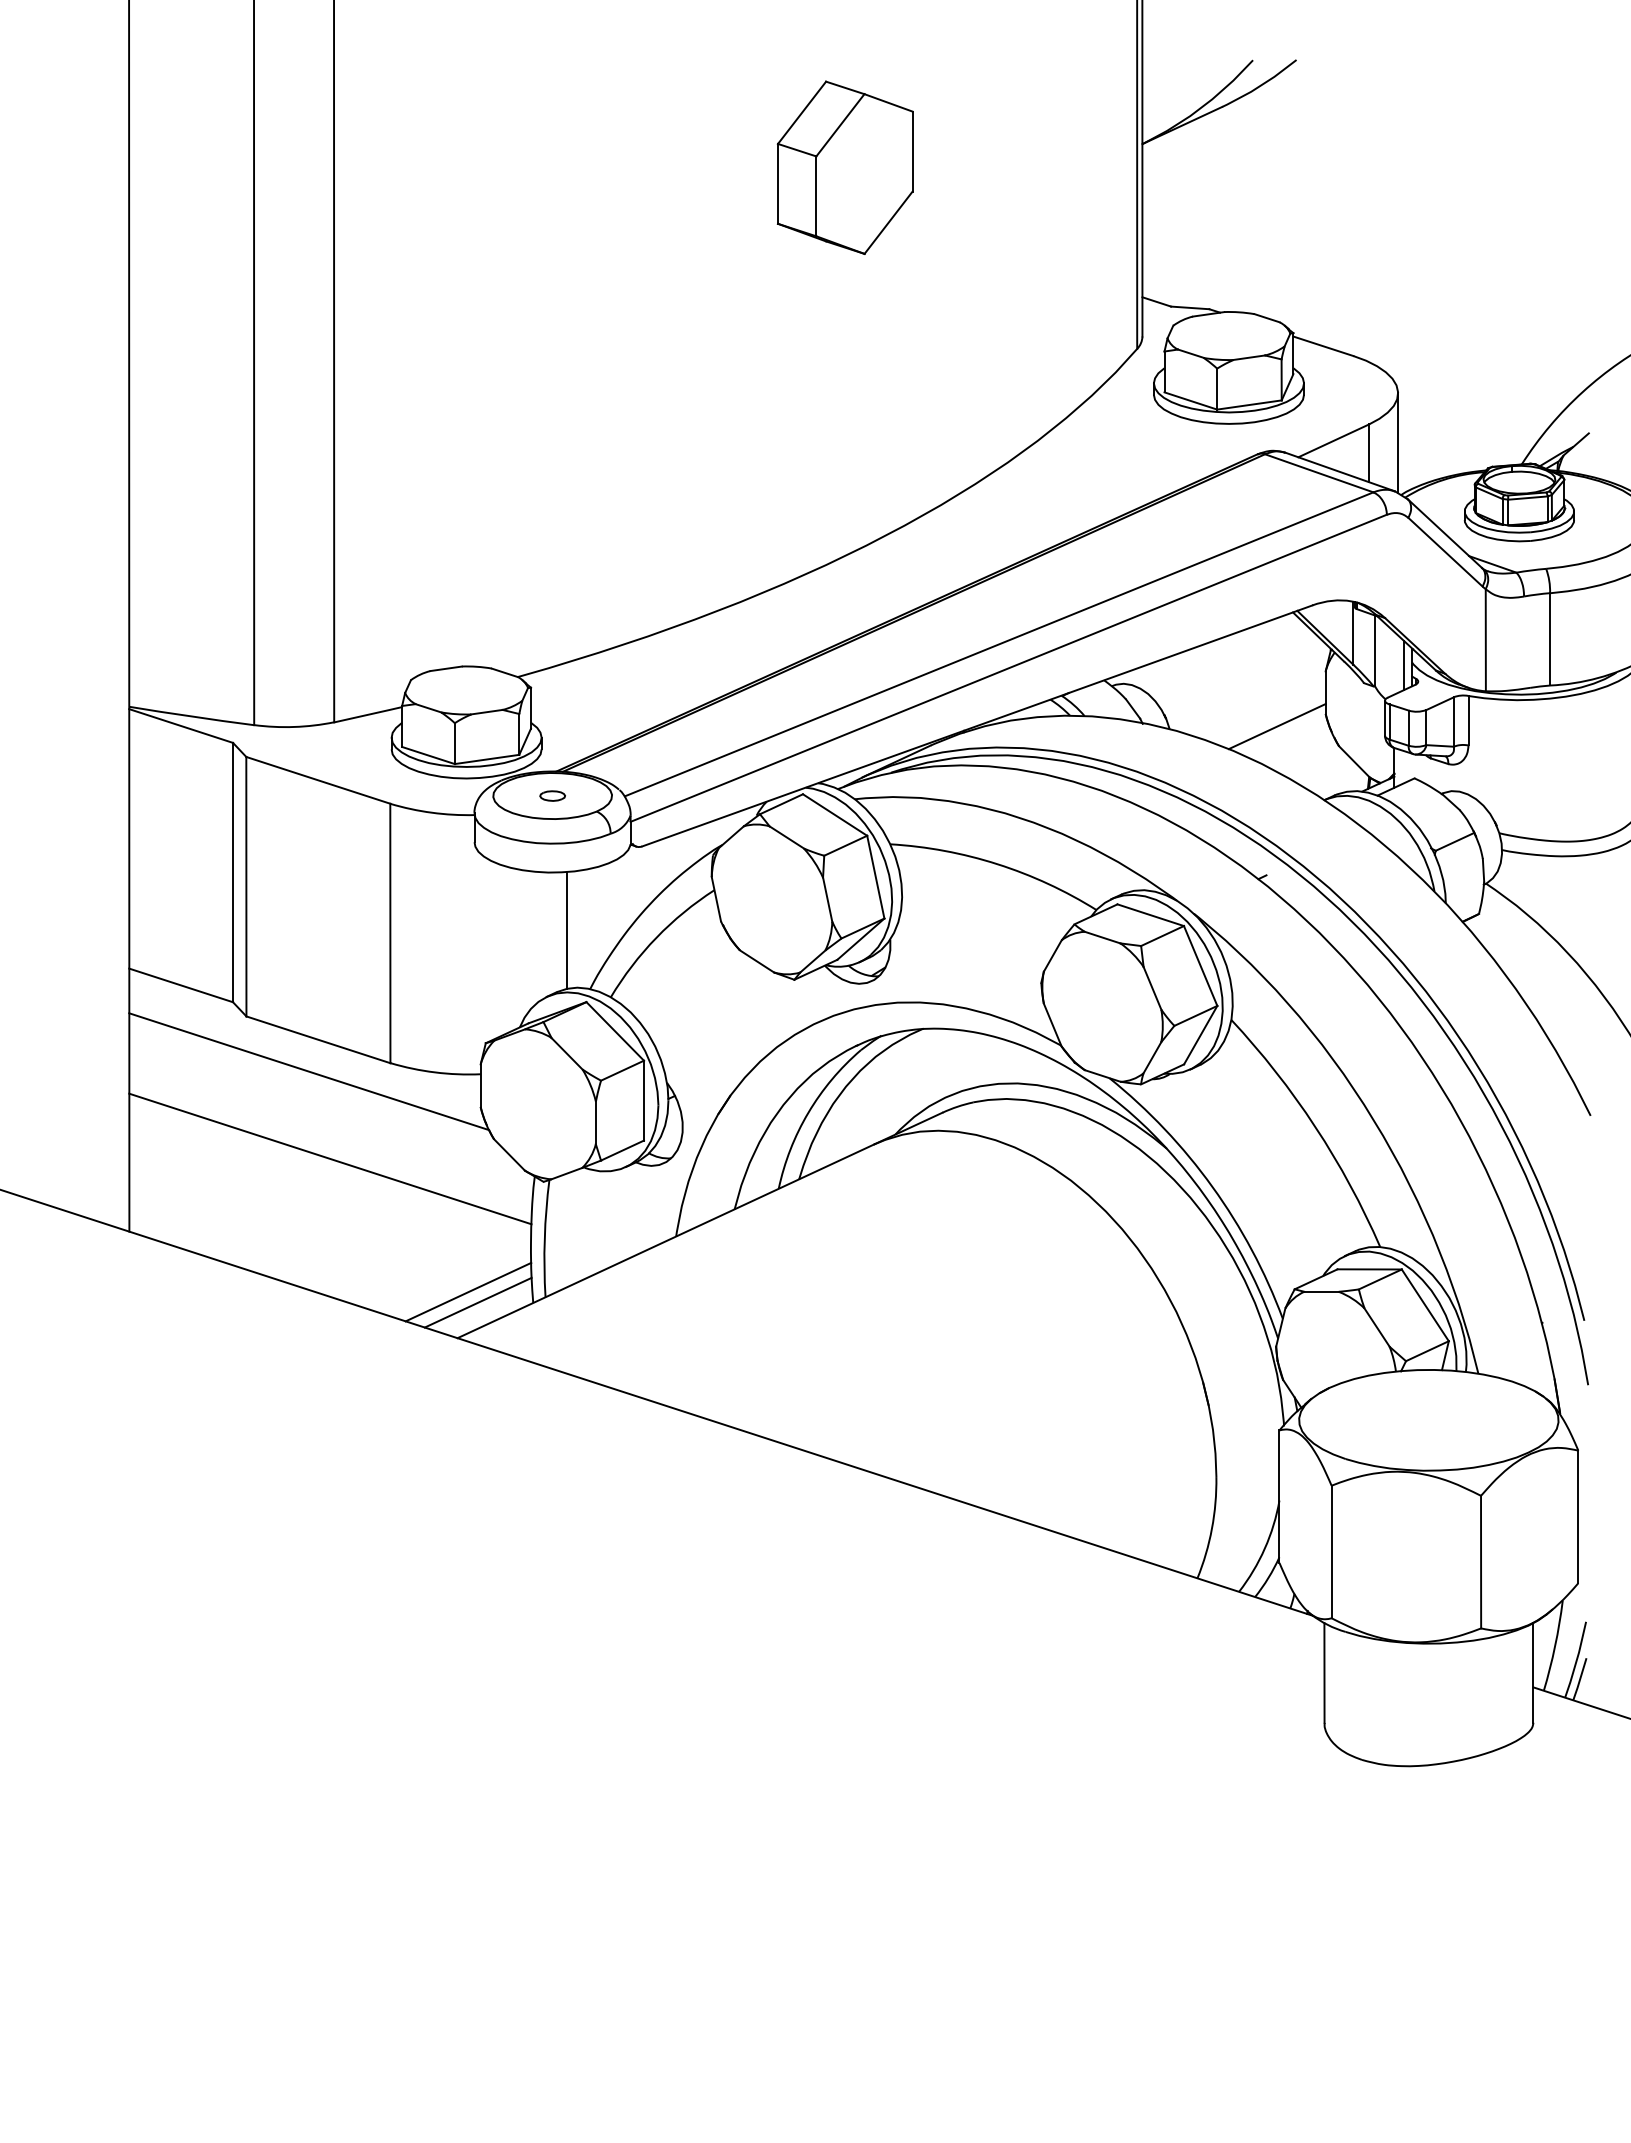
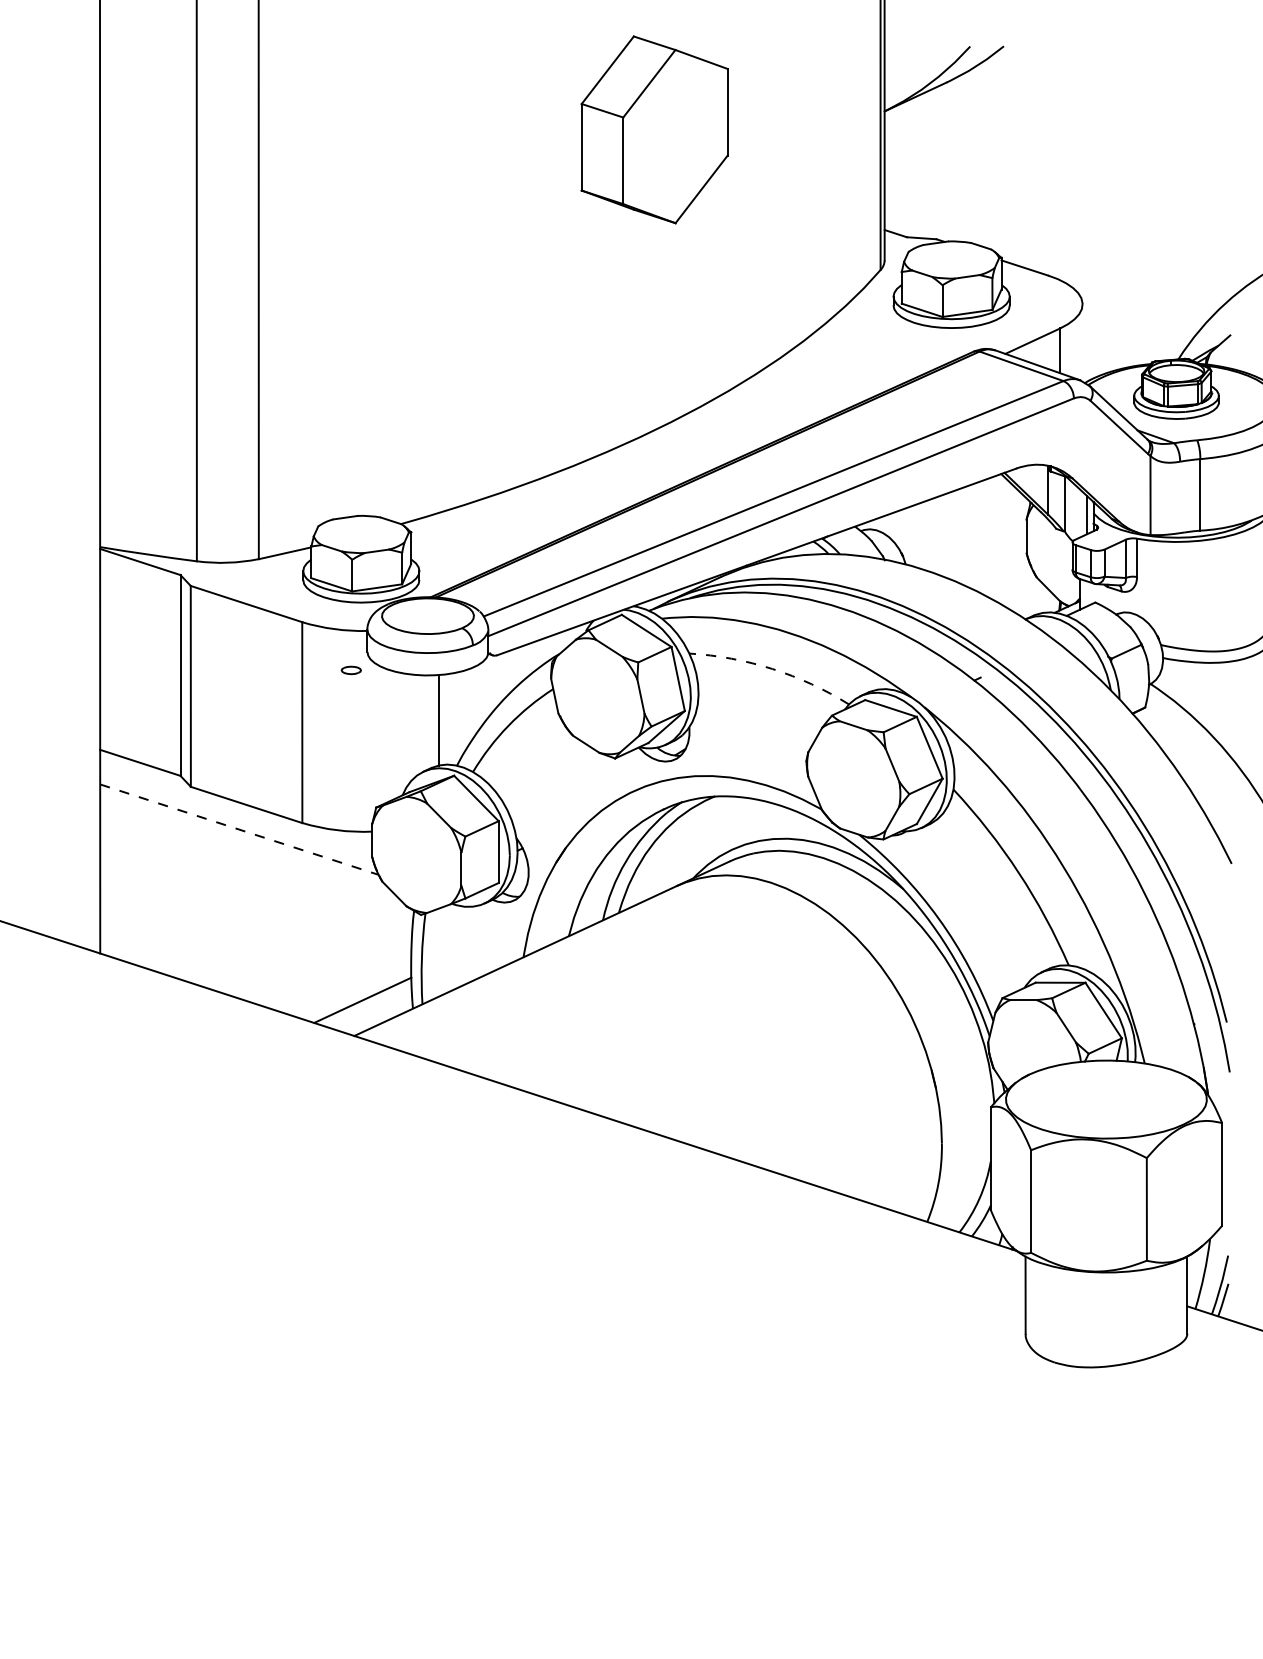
part: (844, 167) -> (653, 129), size x1.4
line: (1398, 443) -> (1082, 343), removed
line: (1276, 726) -> (988, 562), removed
part: (552, 795) -> (351, 669), moved
arc: (997, 864) -> (772, 669), solid -> dashed
line: (309, 1071) -> (239, 829), solid -> dashed
line: (330, 1158) -> (255, 896), removed
line: (477, 1302) -> (369, 1008), removed

